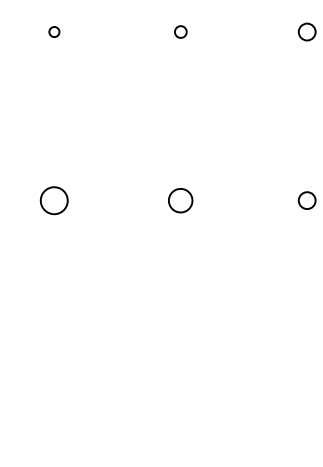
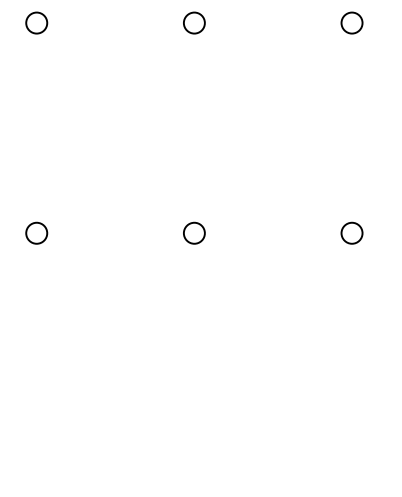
circle: (54, 31) -> (36, 22), size x1.67
circle: (180, 31) -> (194, 22), size x1.43
circle: (54, 200) -> (36, 233), size x0.62
circle: (180, 200) -> (194, 233), size x0.71

